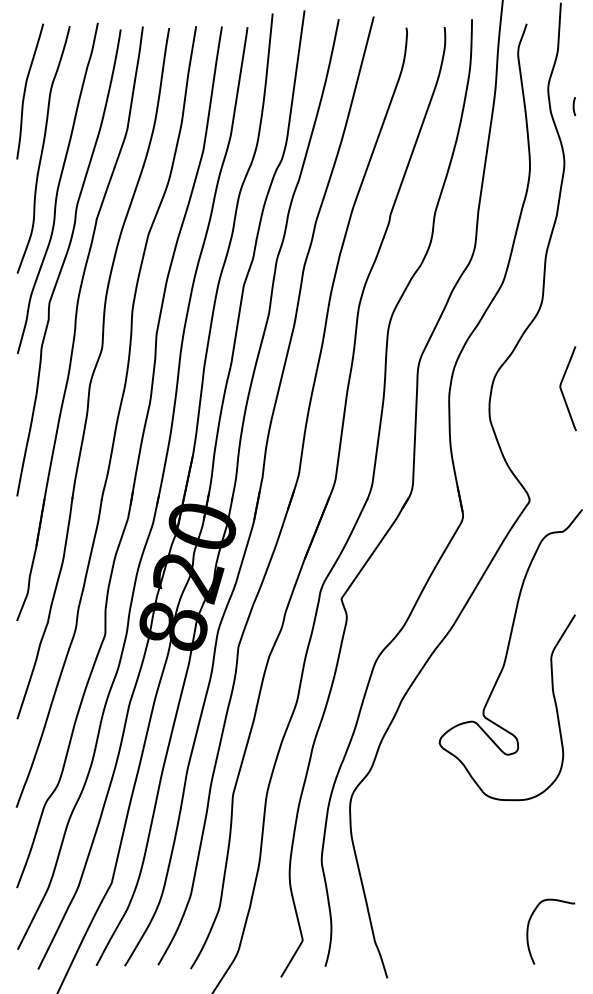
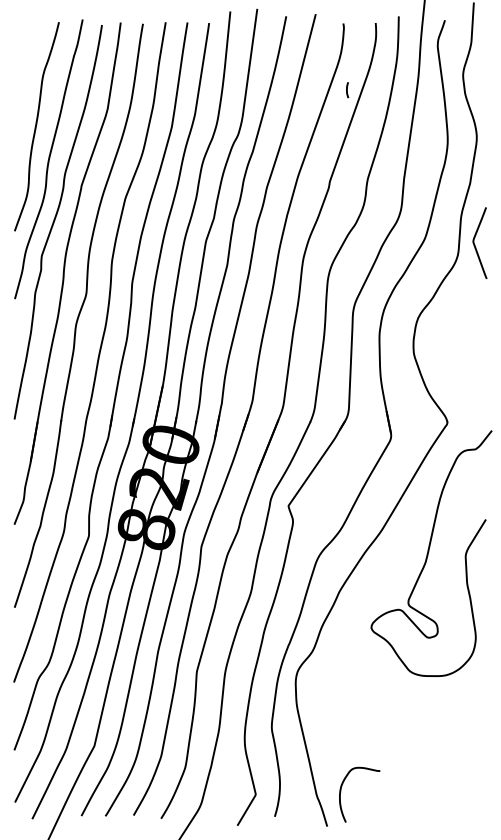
curve: (26, 88) -> (22, 74), removed
curve: (574, 106) -> (347, 90), moved
curve: (562, 390) -> (475, 244), moved
curve: (529, 925) -> (341, 789), moved

